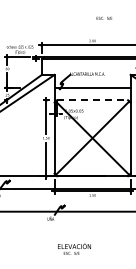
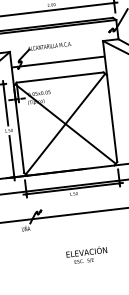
line: (93, 100) -> (61, 77), dashed -> solid
text: (74, 248) -> (87, 254), moved

